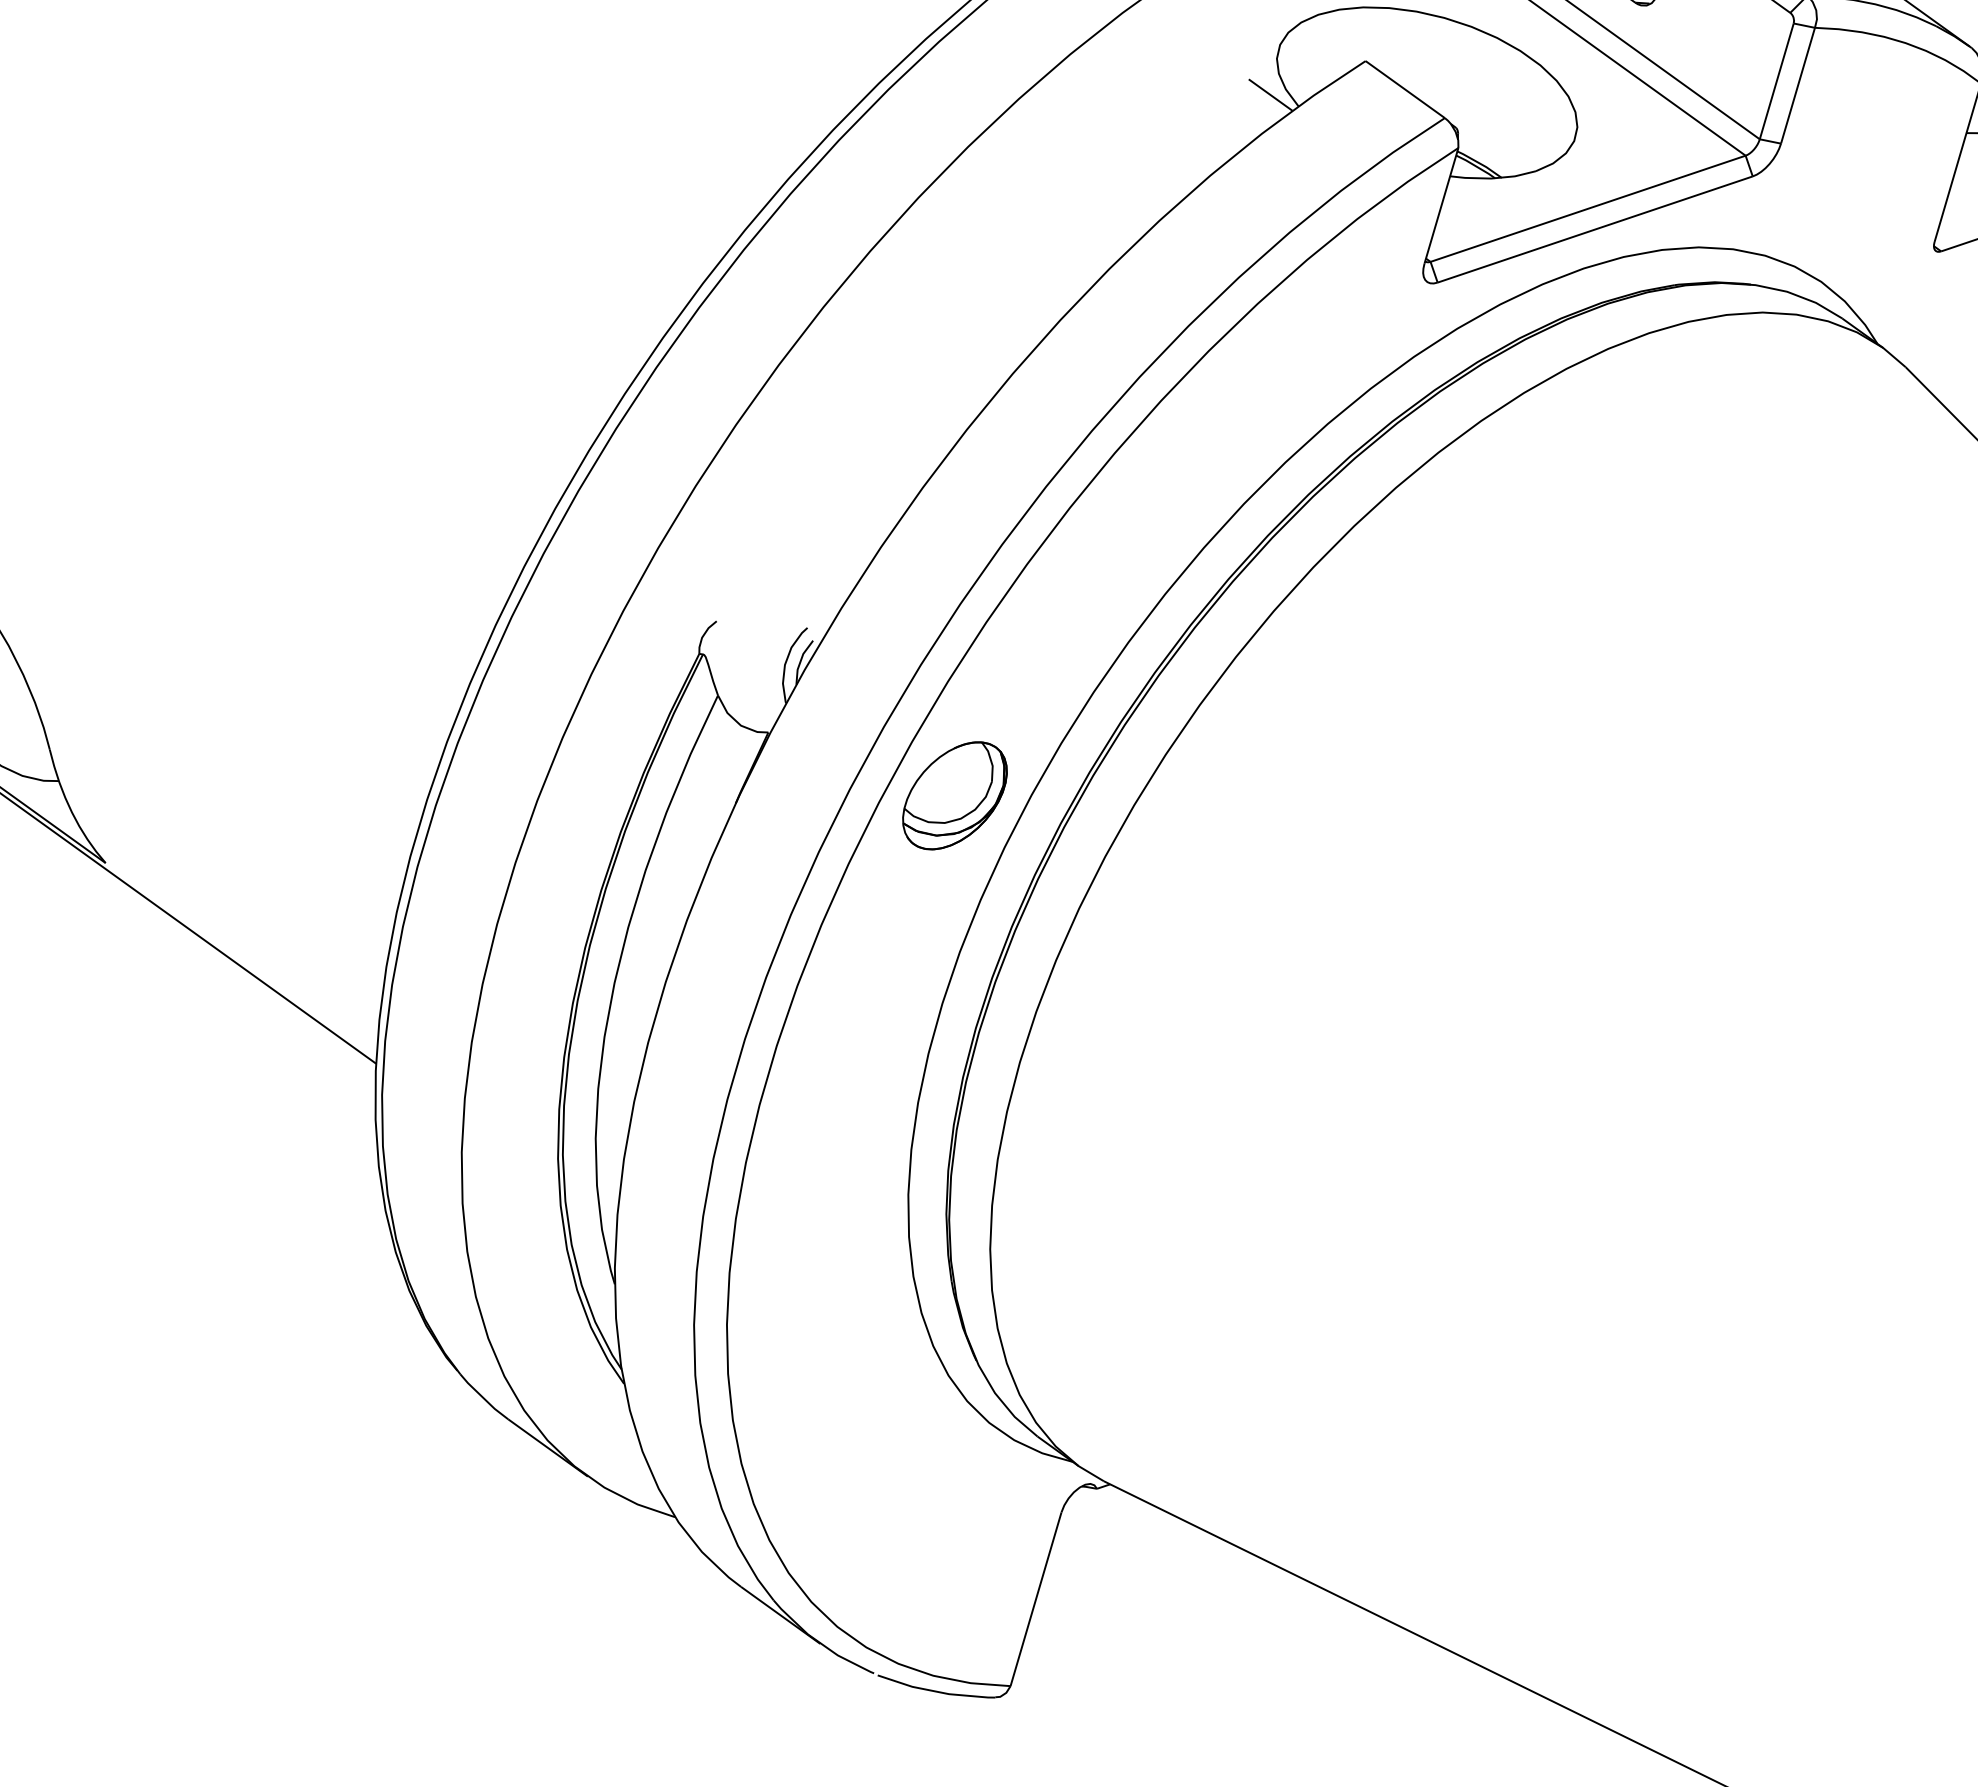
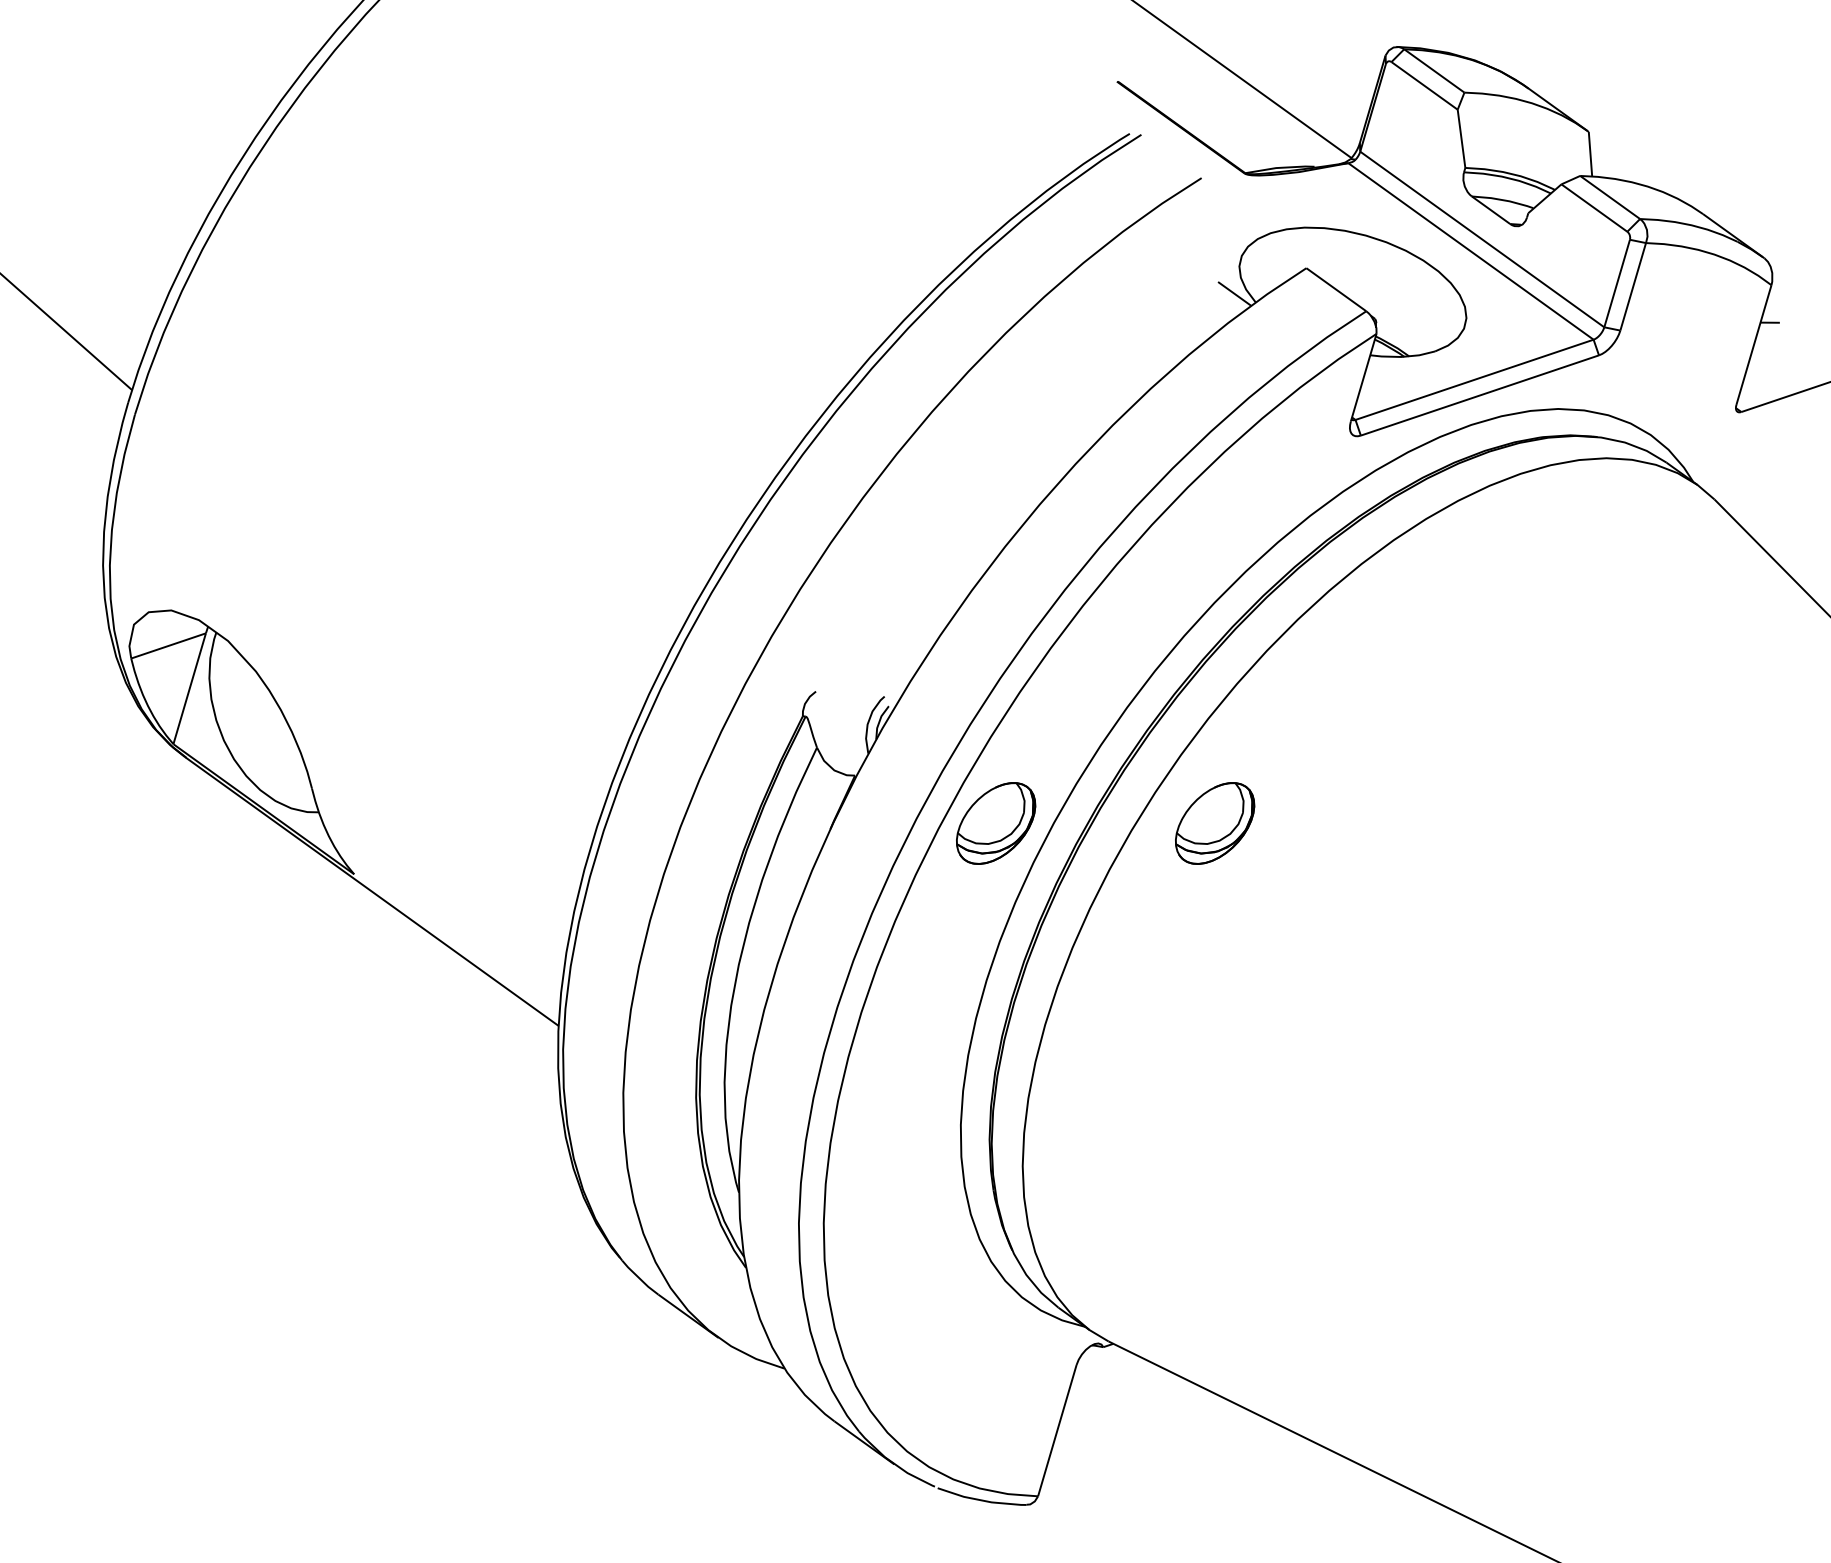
part: (1245, 795) -> (1215, 823), added

